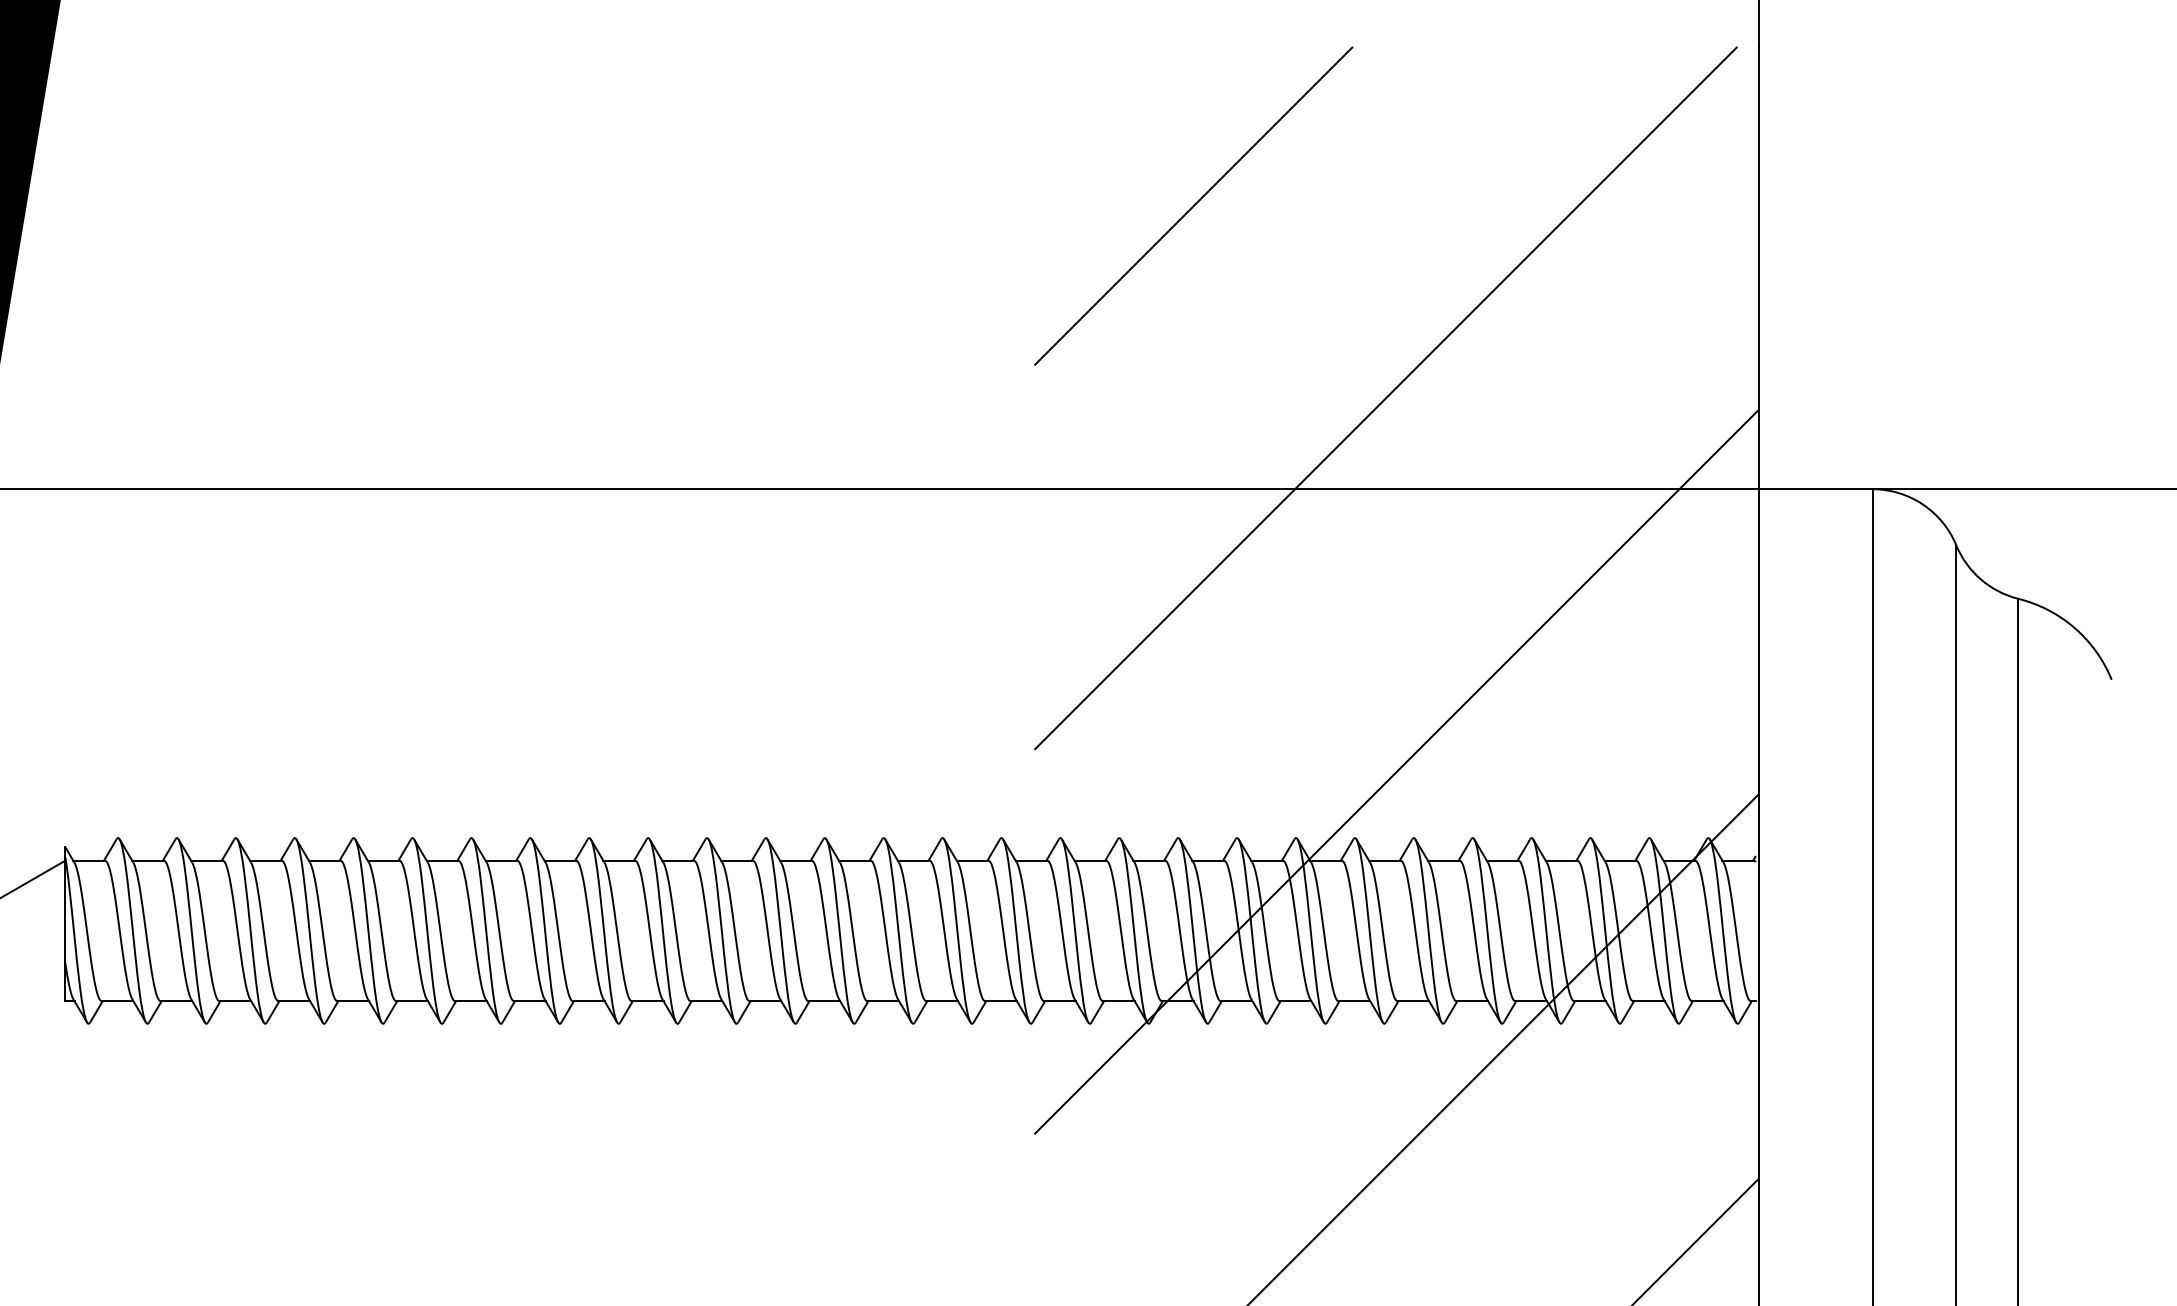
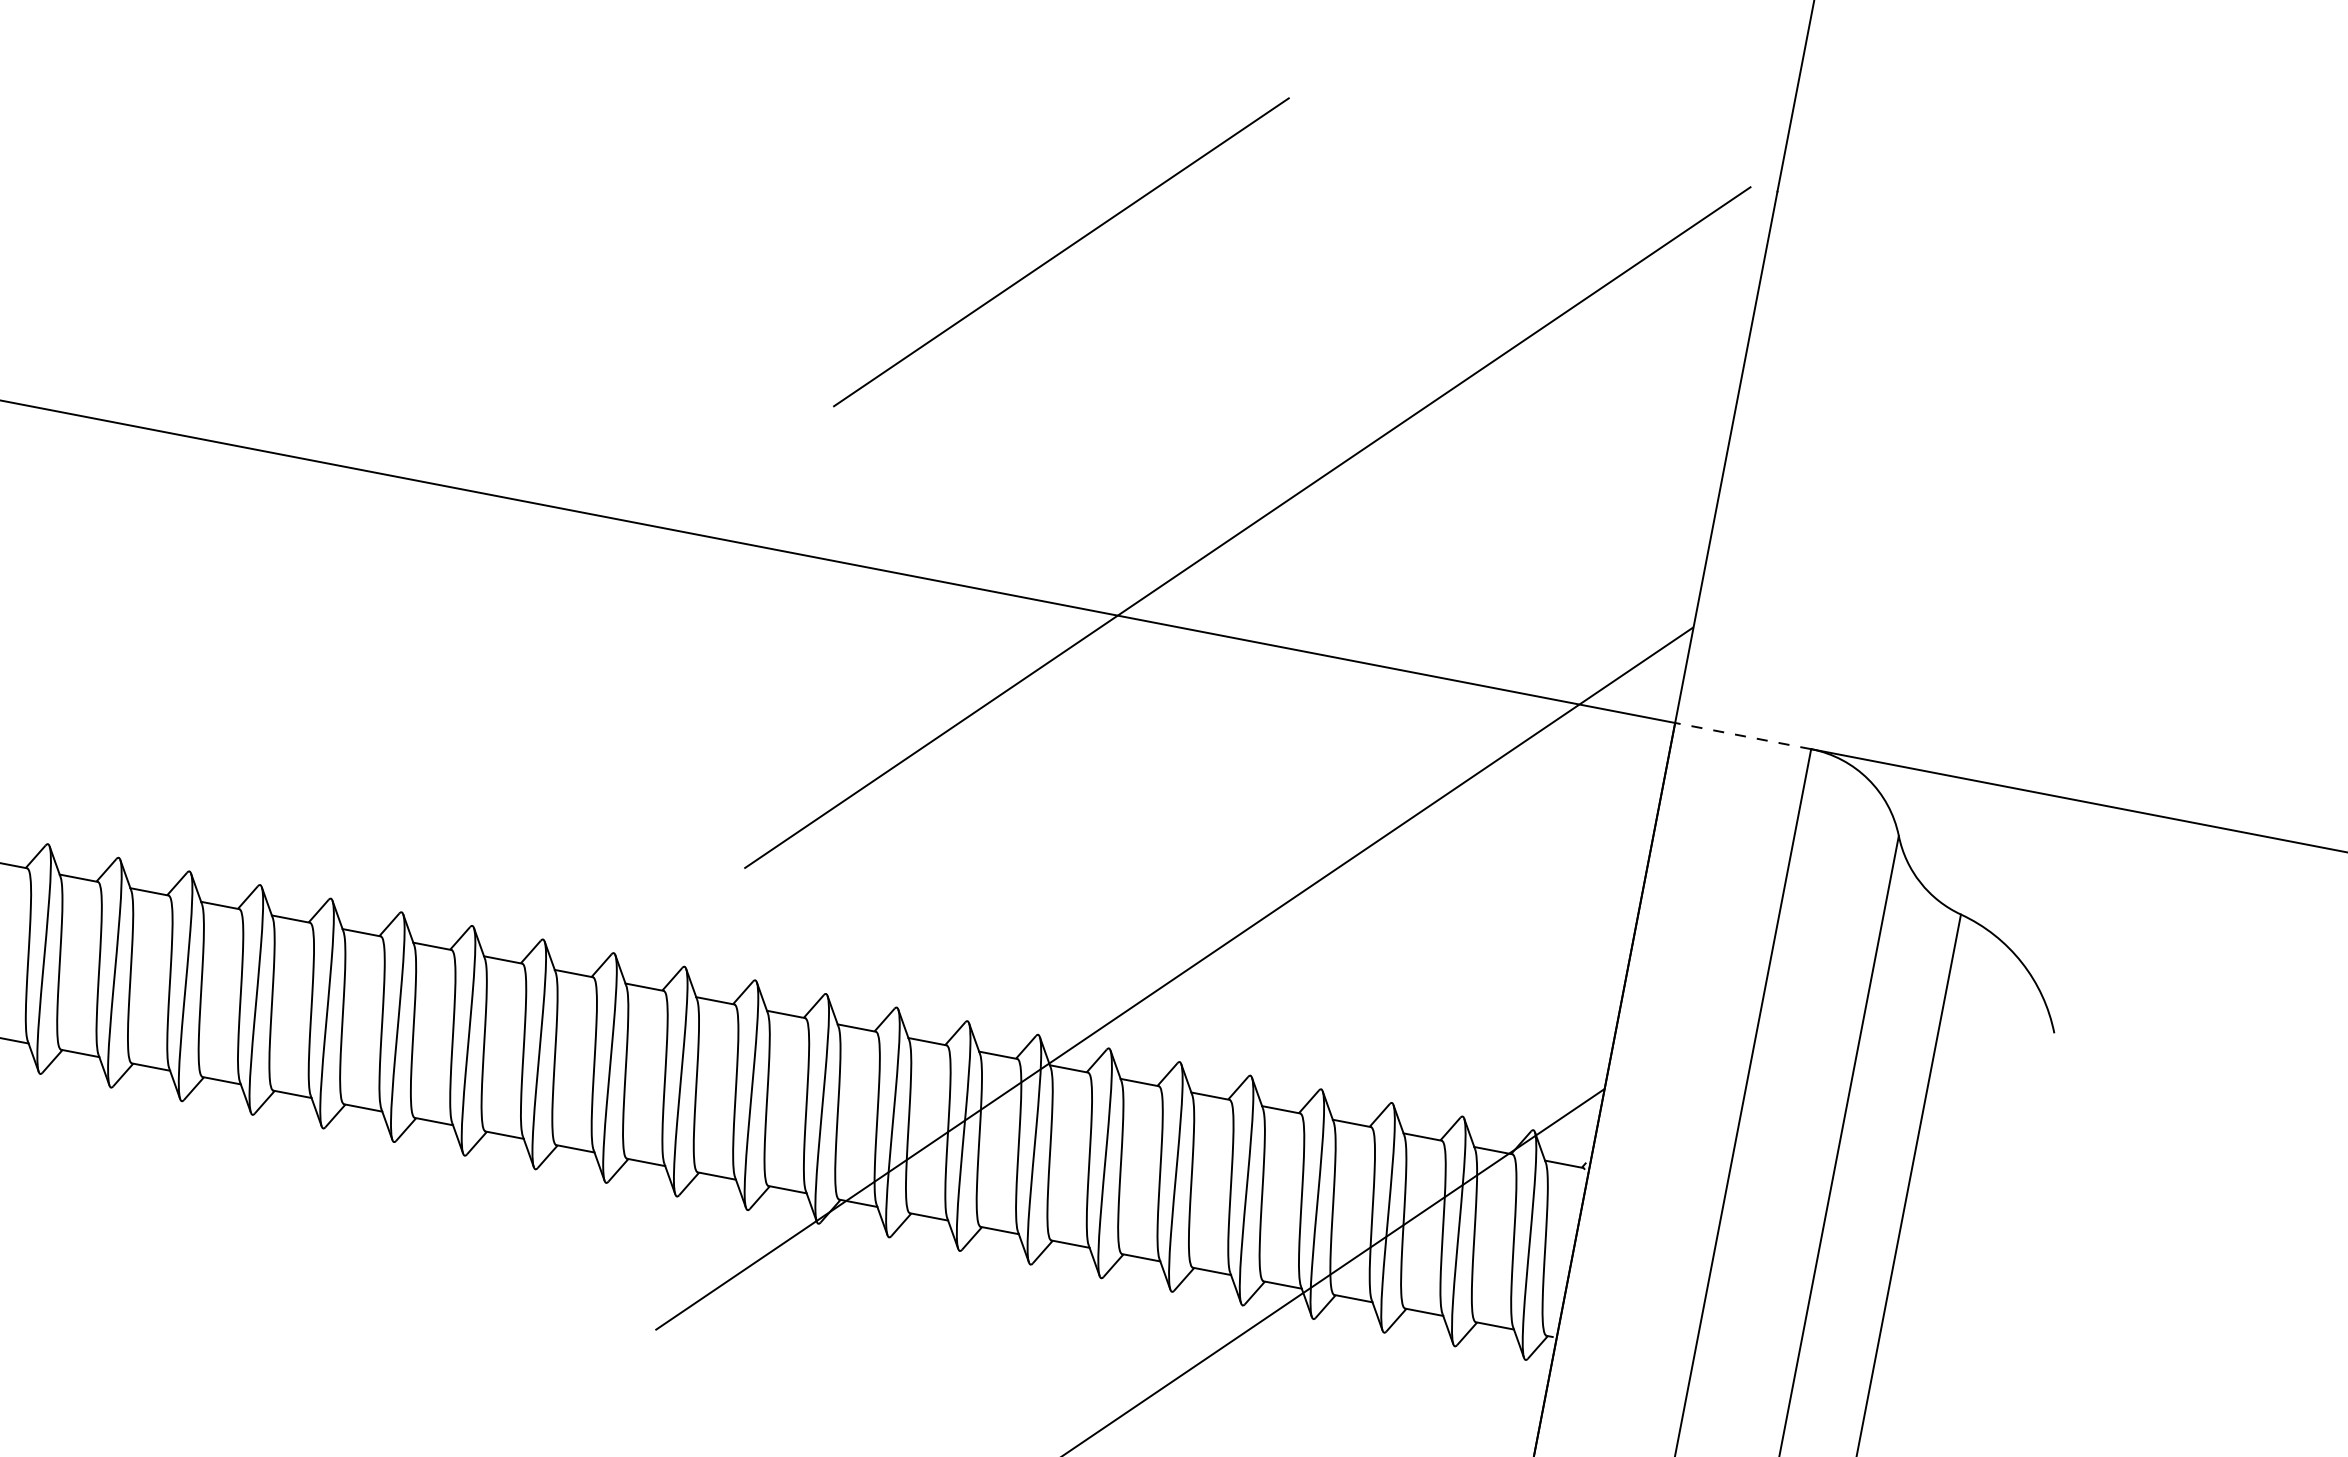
line: (1815, 489) -> (1742, 736), solid -> dashed

